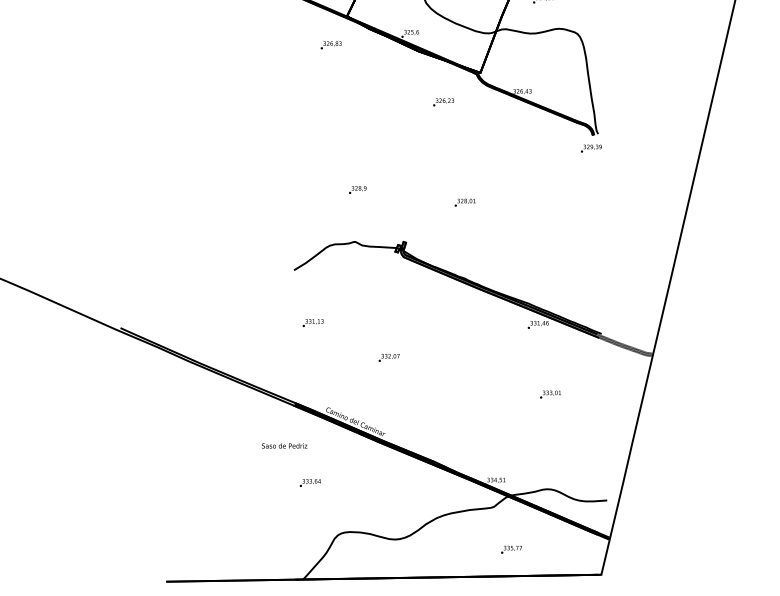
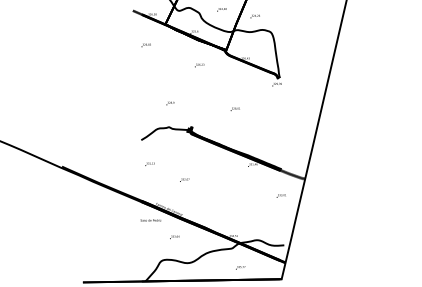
text: (329, 45) -> (145, 45), moved
text: (443, 102) -> (199, 65), moved
text: (463, 203) -> (234, 109), moved
text: (548, 393) -> (280, 195), moved
text: (283, 446) -> (150, 220), moved
text: (309, 483) -> (174, 237), moved

